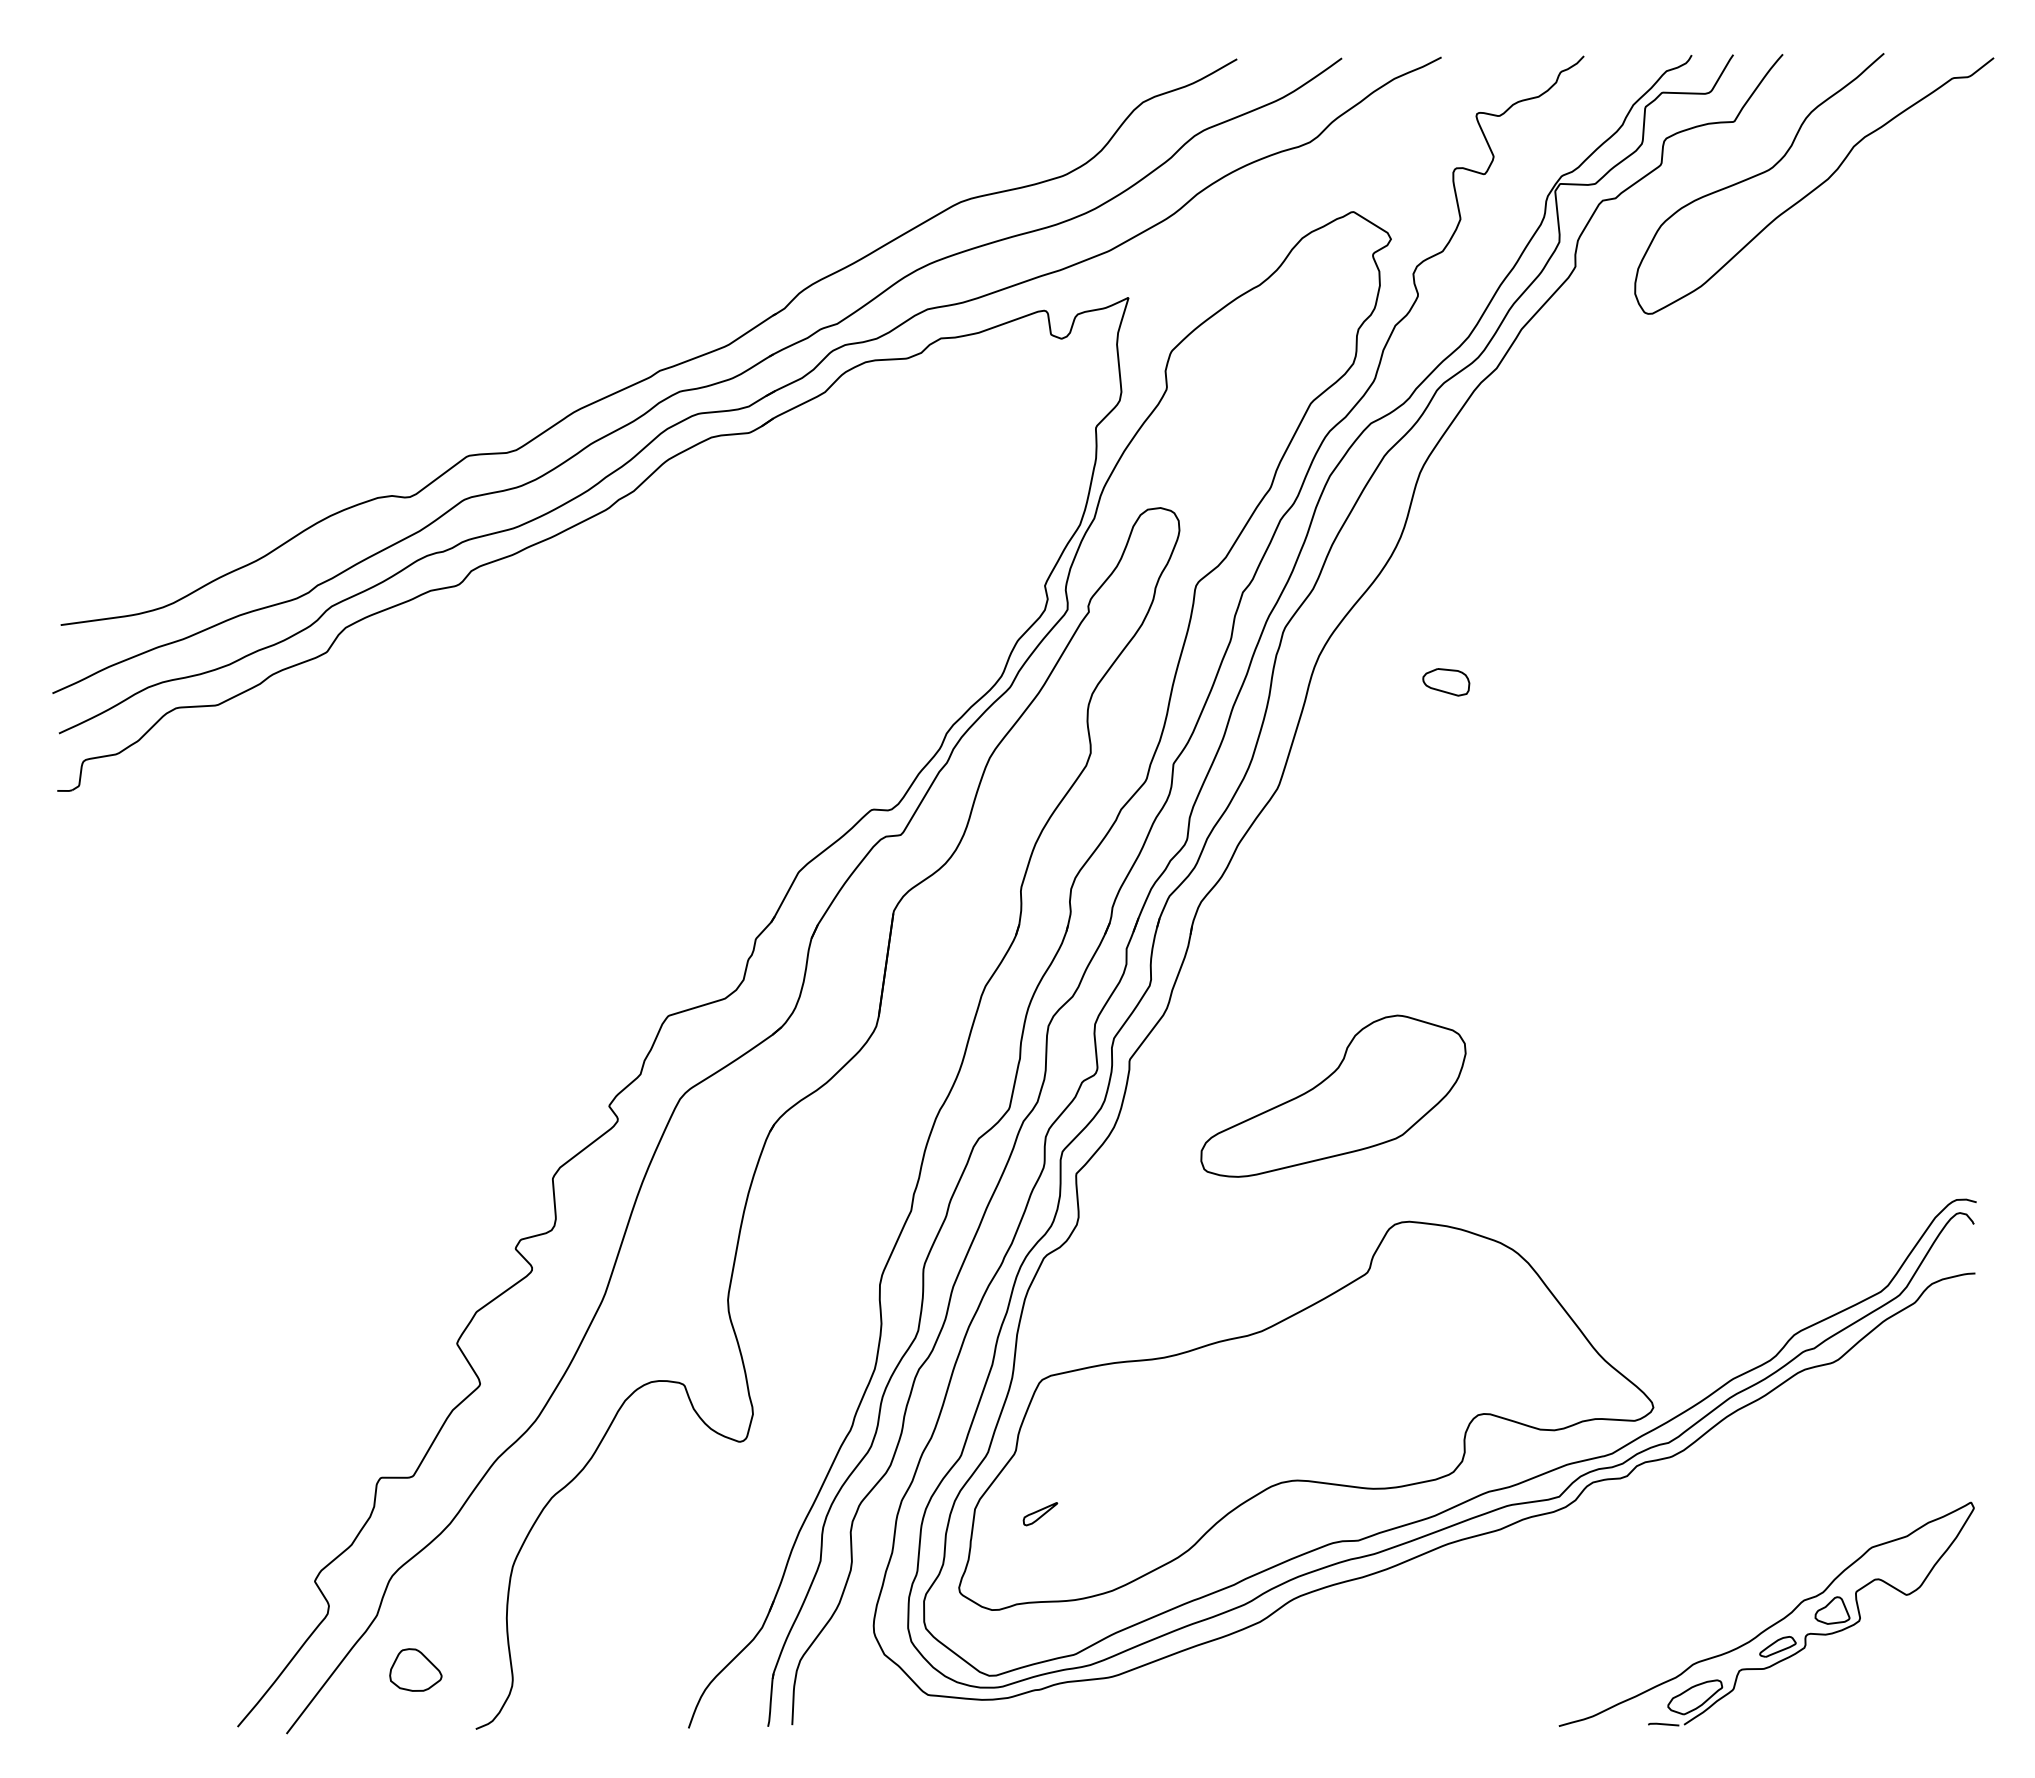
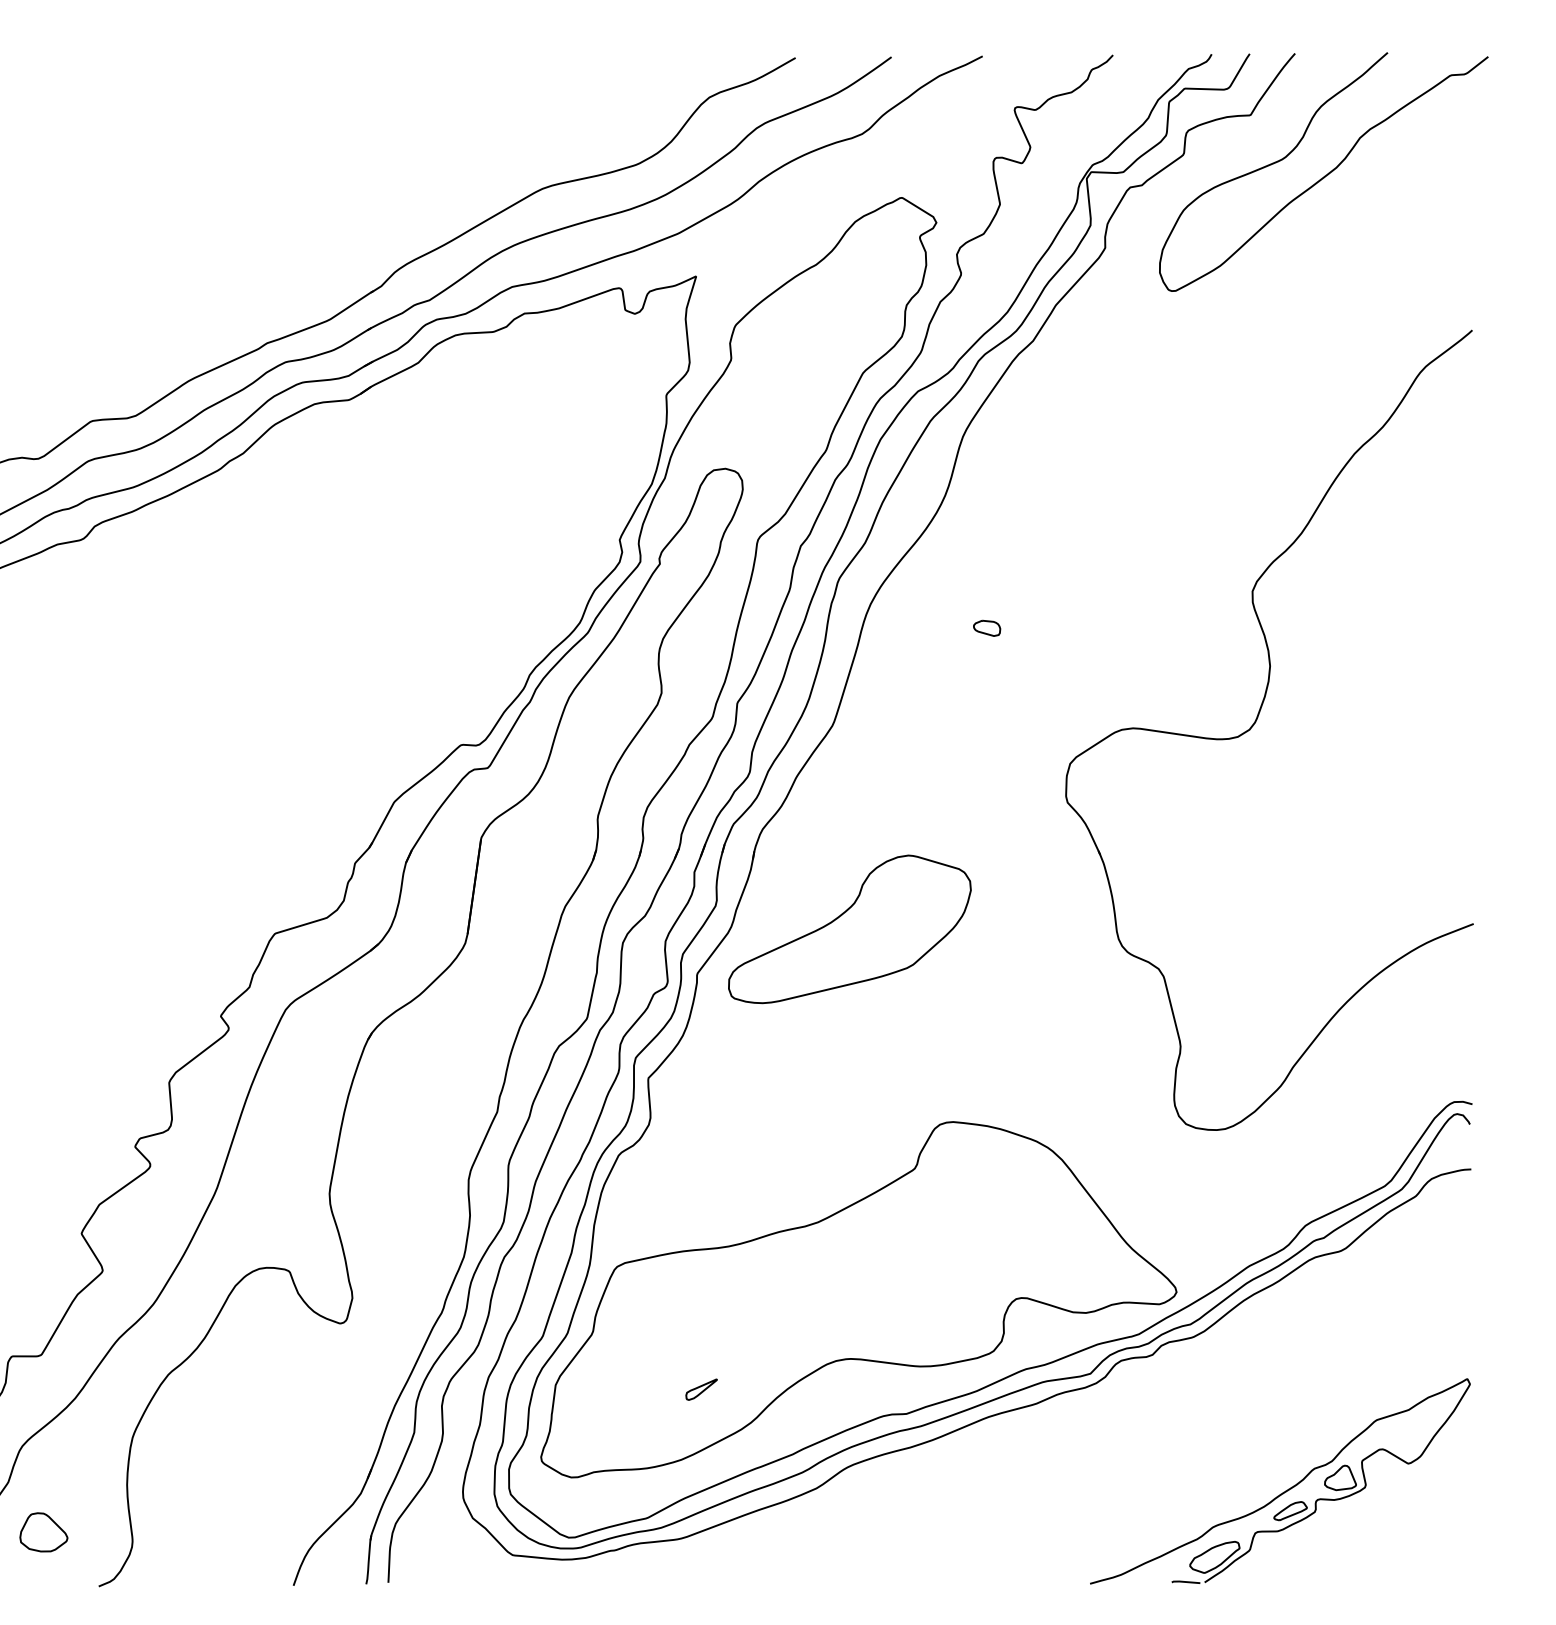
part: (1446, 682) -> (987, 628), size x0.62
part: (1739, 786) -> (1255, 723), added
part: (1333, 1095) -> (849, 928), moved
part: (1040, 1514) -> (701, 1390), moved

